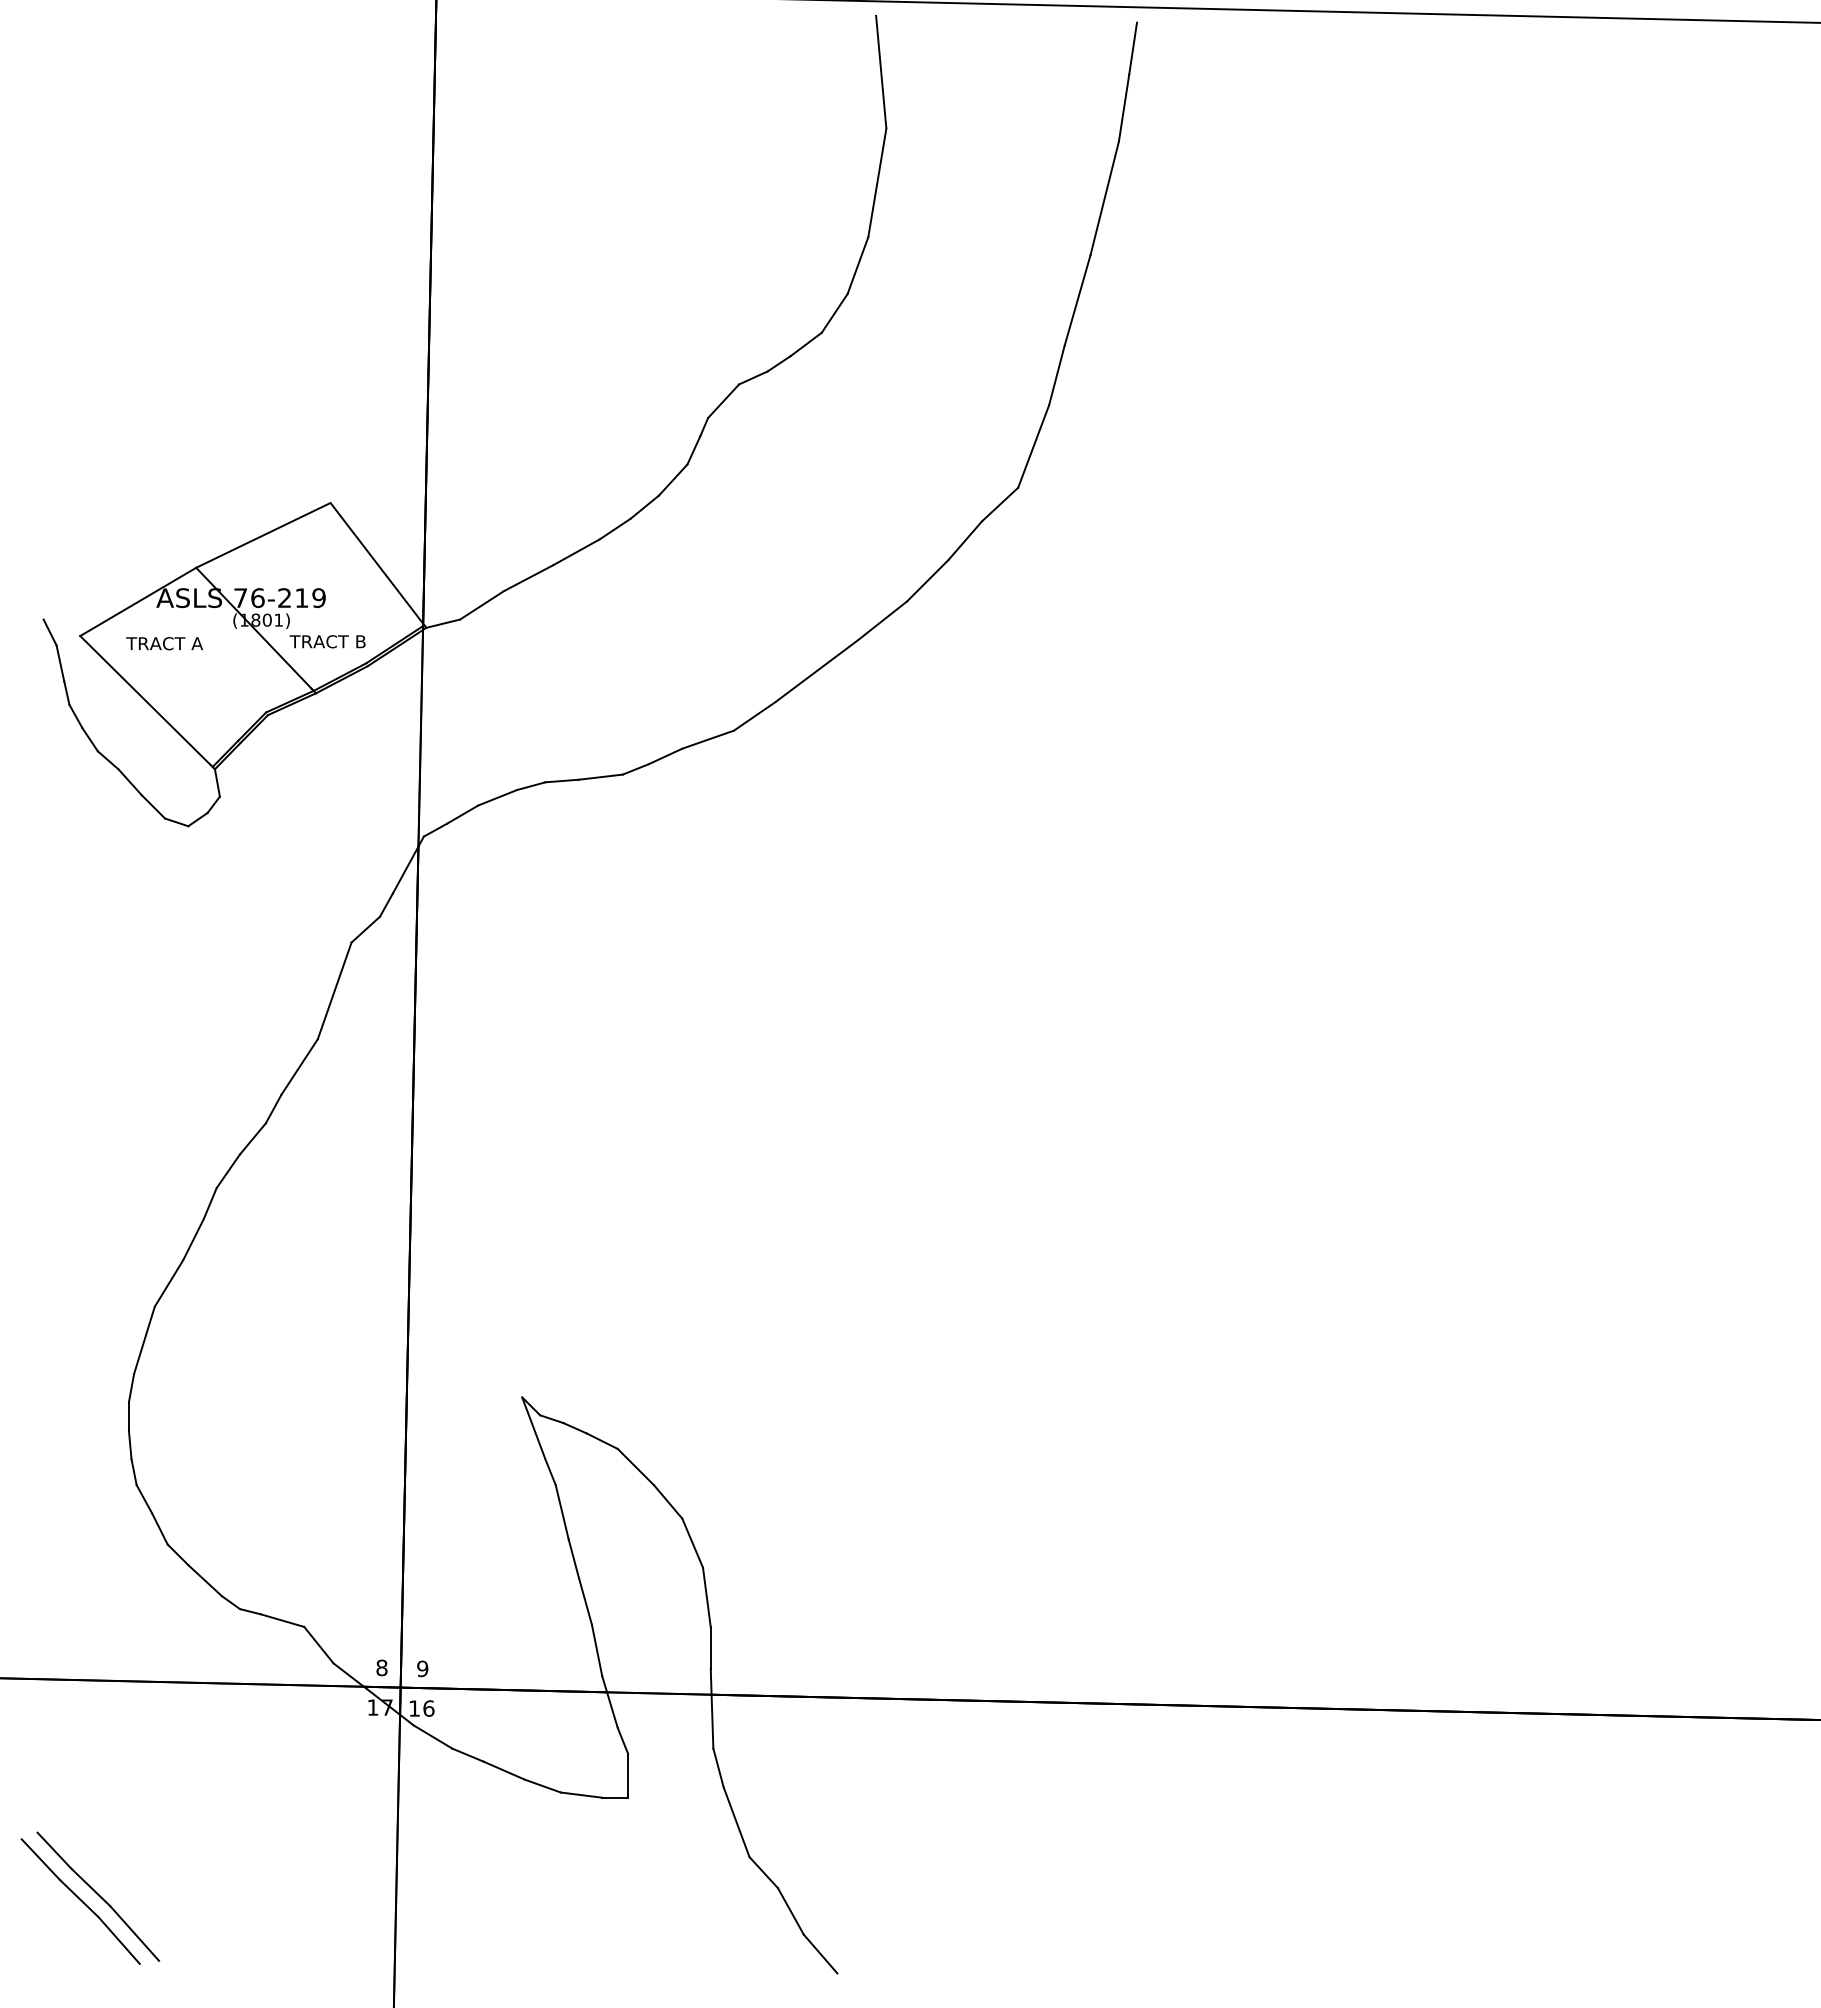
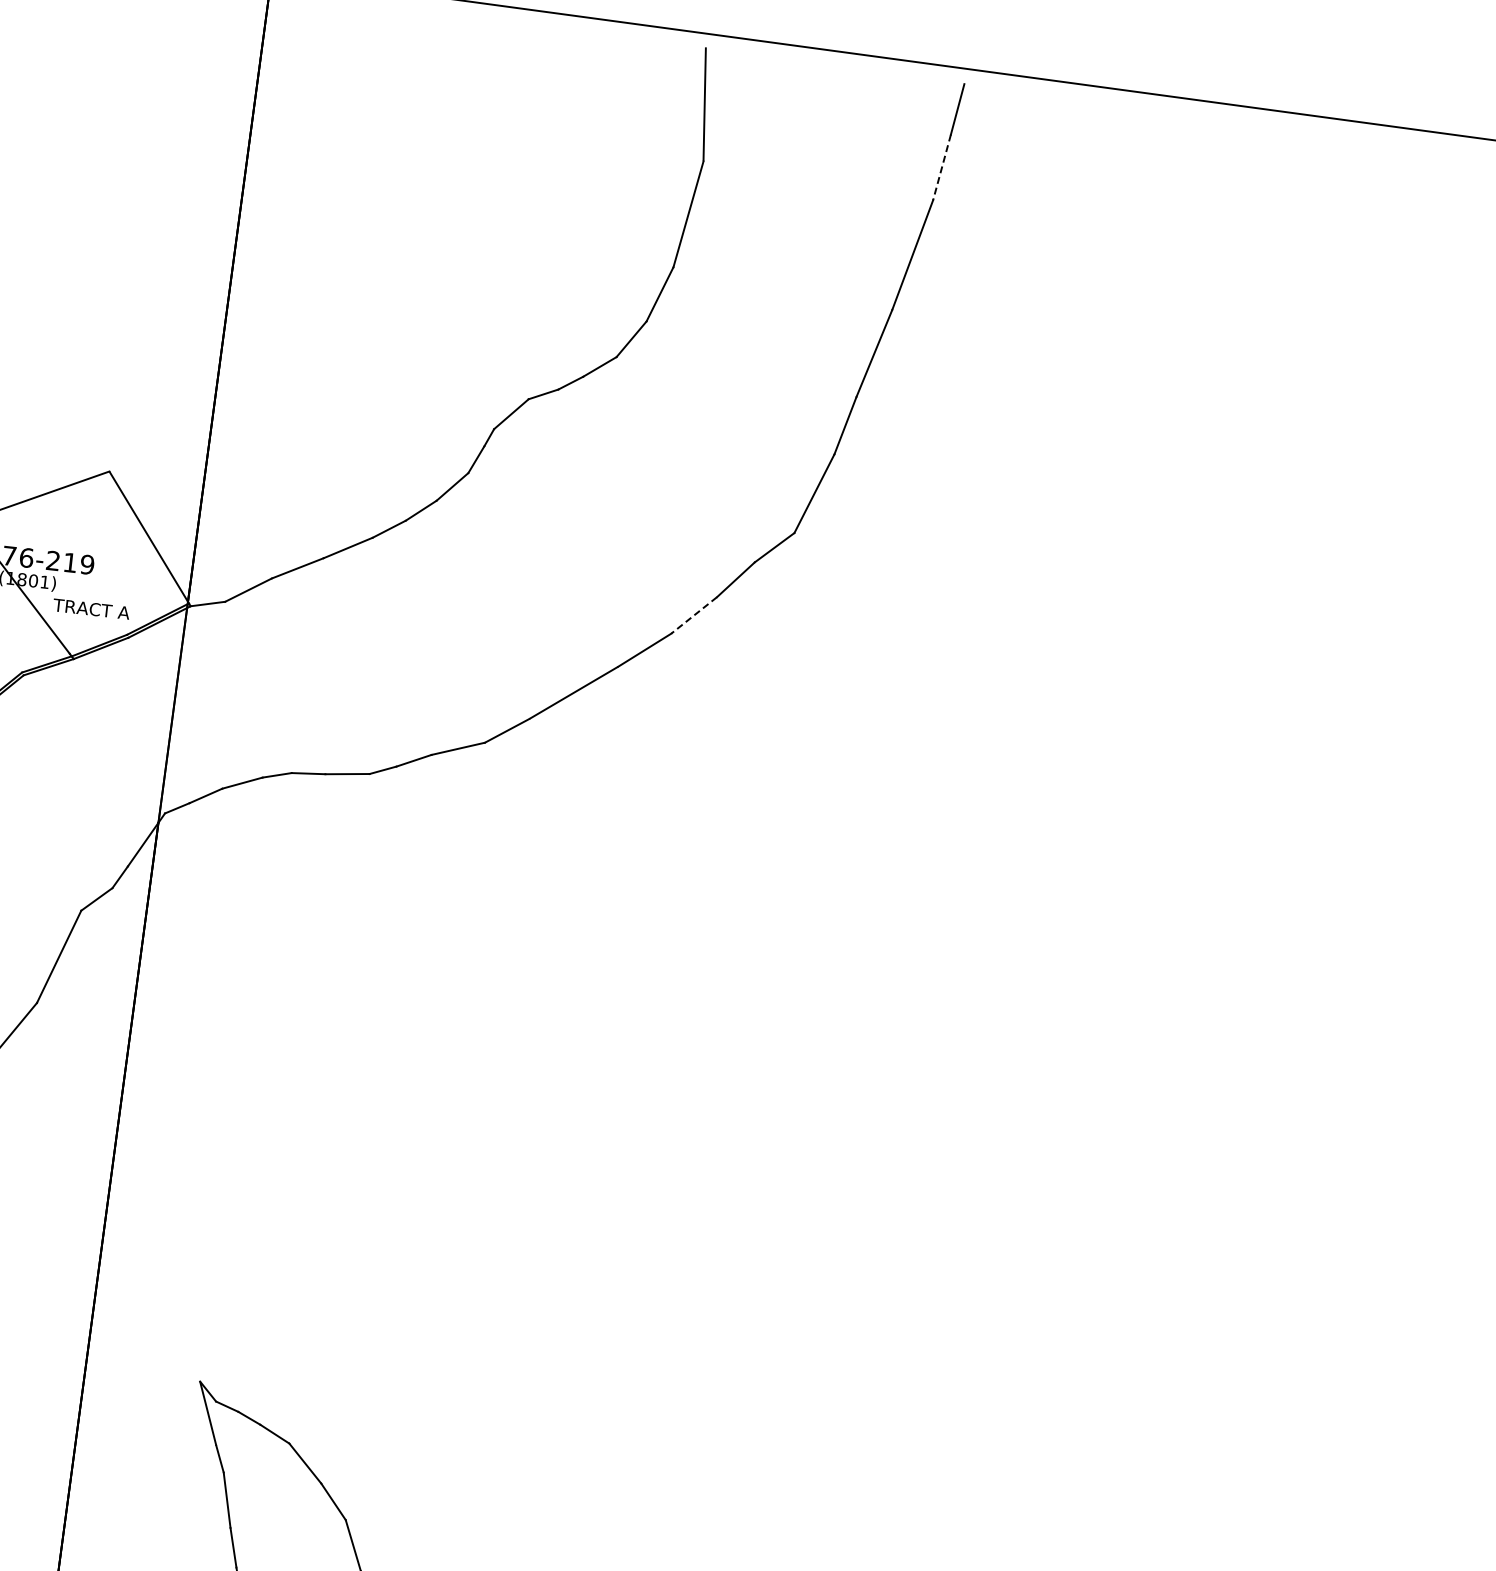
line: (1124, 107) -> (942, 166), solid -> dashed
line: (927, 581) -> (693, 616), solid -> dashed
text: (360, 641) -> (123, 612), TRACT B -> TRACT A

